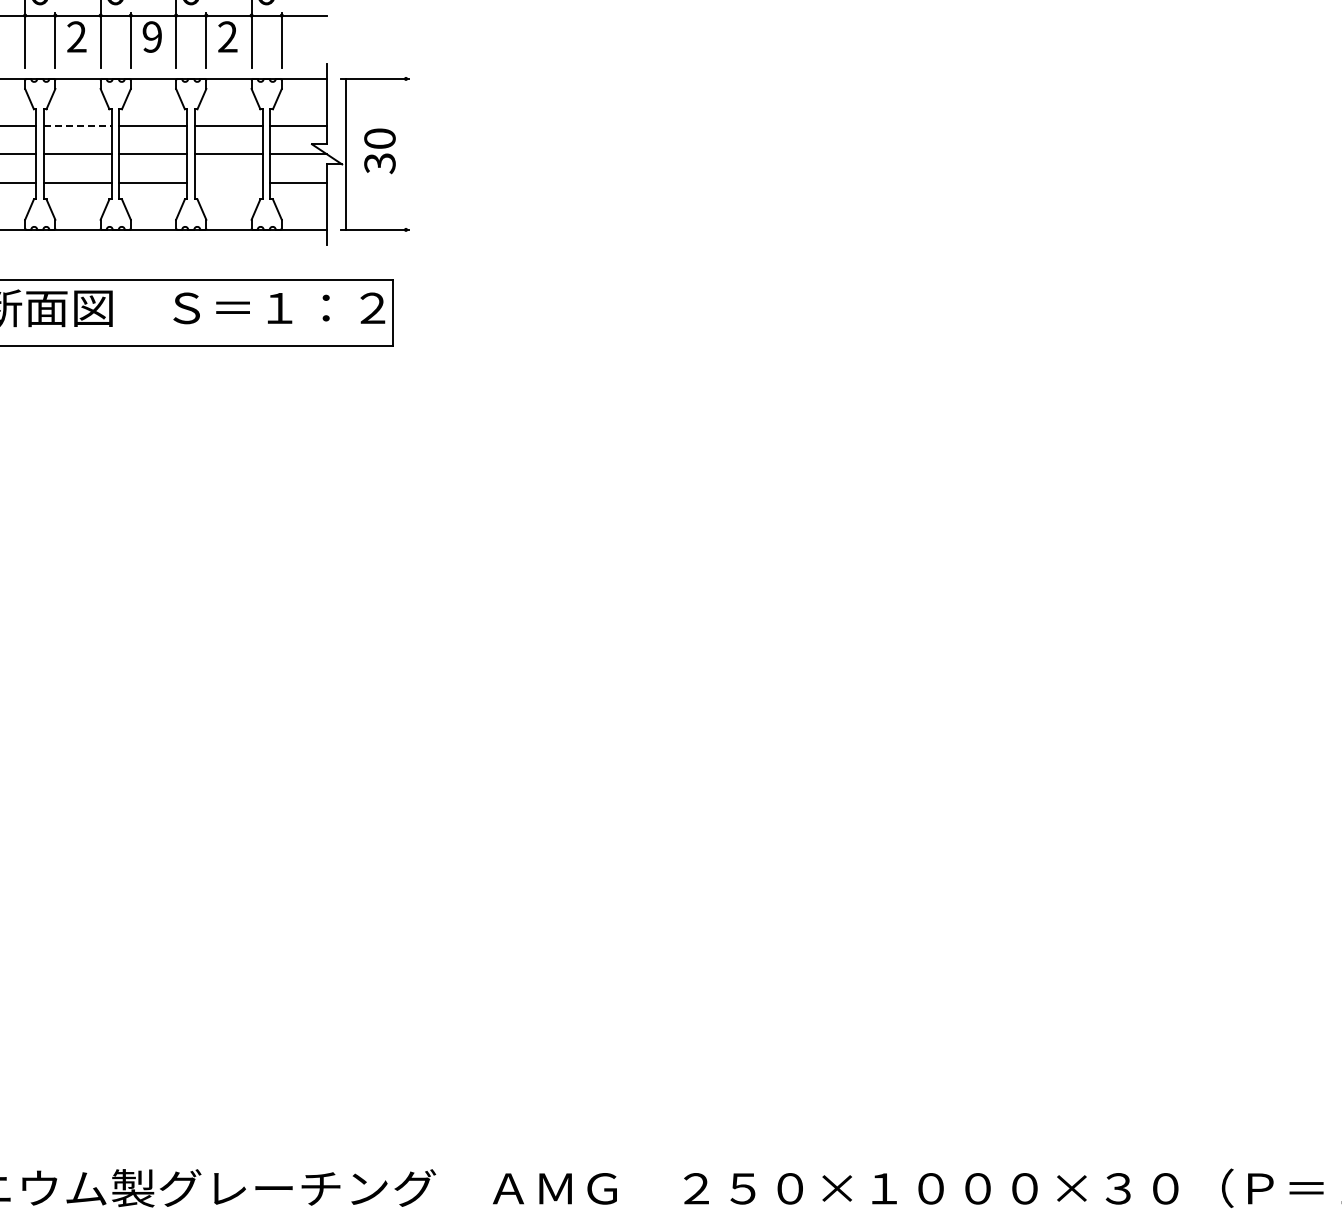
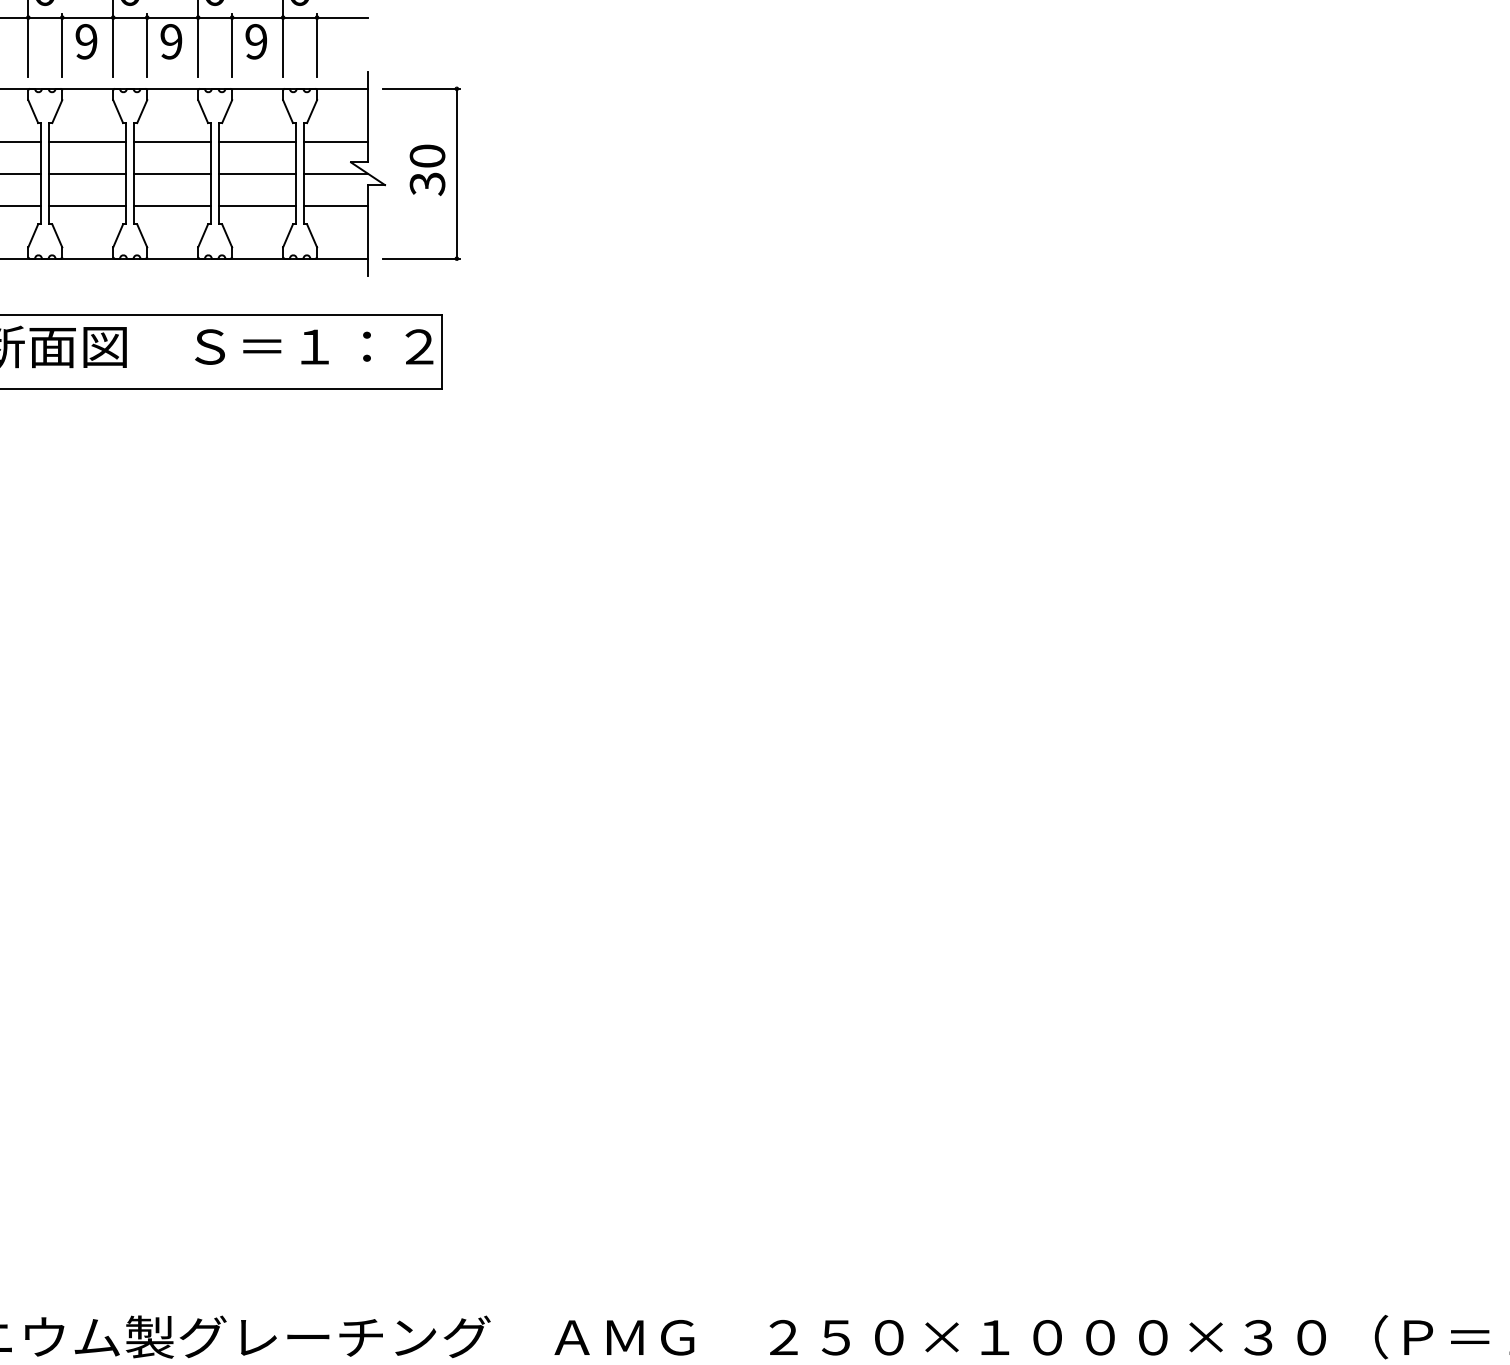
text: (76, 36) -> (86, 41), 2 -> 9
text: (227, 36) -> (255, 41), 2 -> 9
line: (77, 125) -> (87, 141), dashed -> solid
line: (346, 153) -> (457, 172), moved
line: (228, 182) -> (257, 205), added

